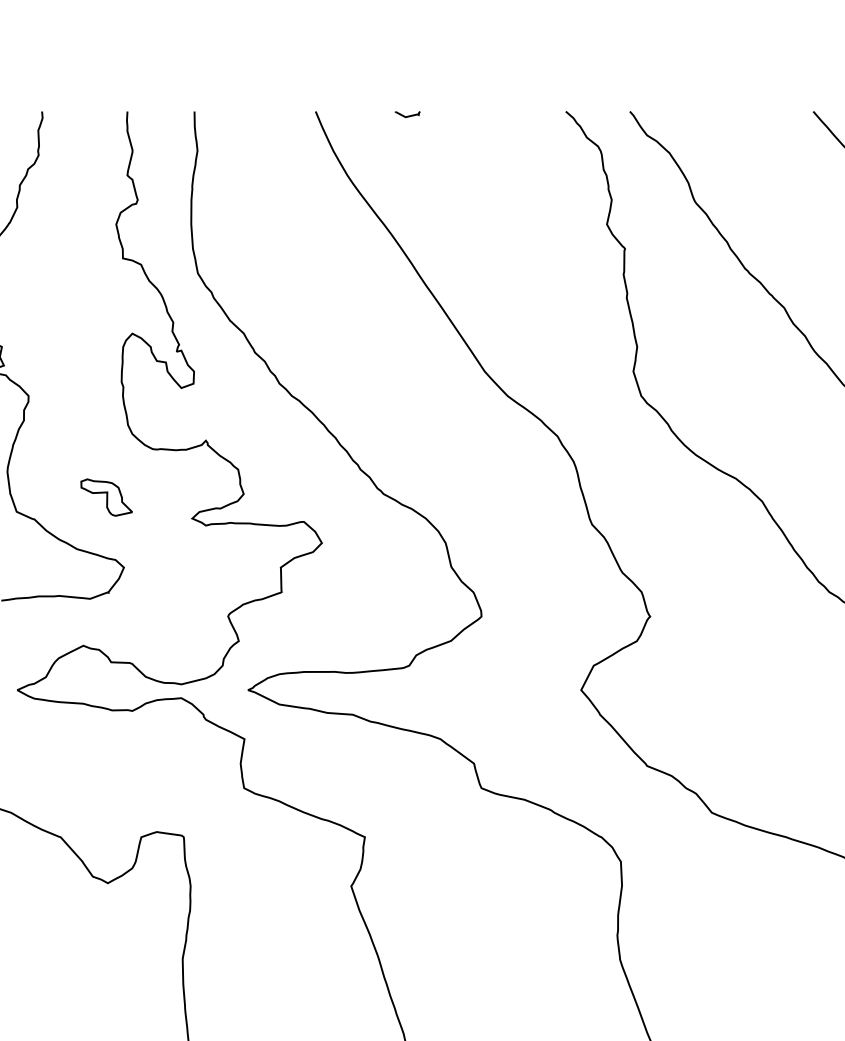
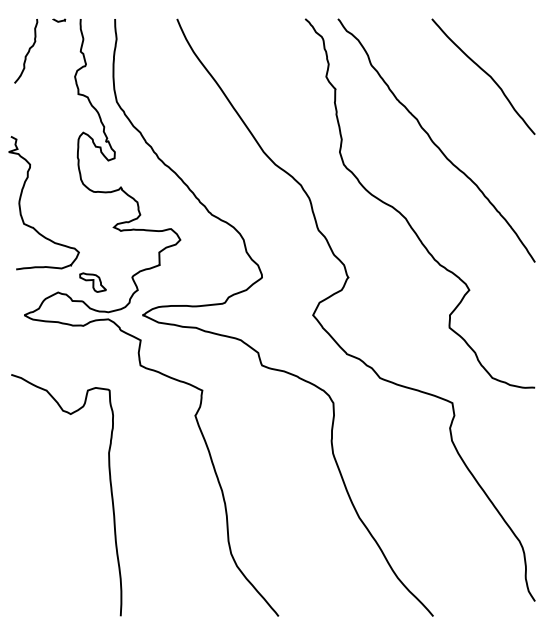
curve: (408, 114) -> (59, 20), moved
part: (105, 497) -> (92, 282), moved

